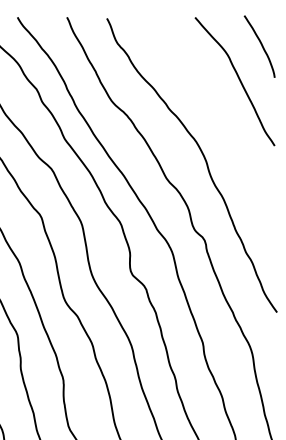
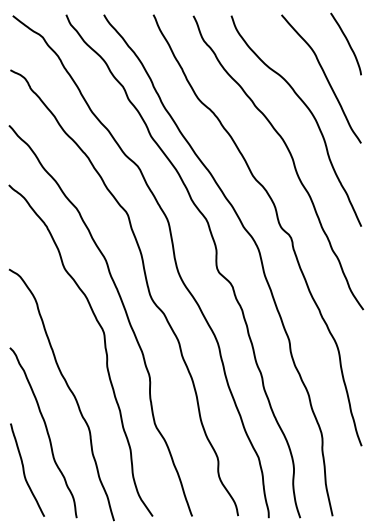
curve: (222, 113) -> (308, 110), added

